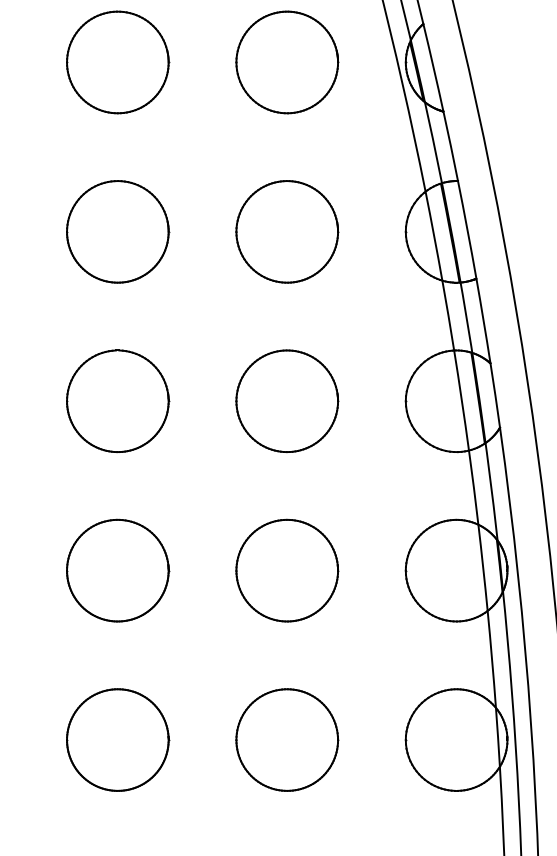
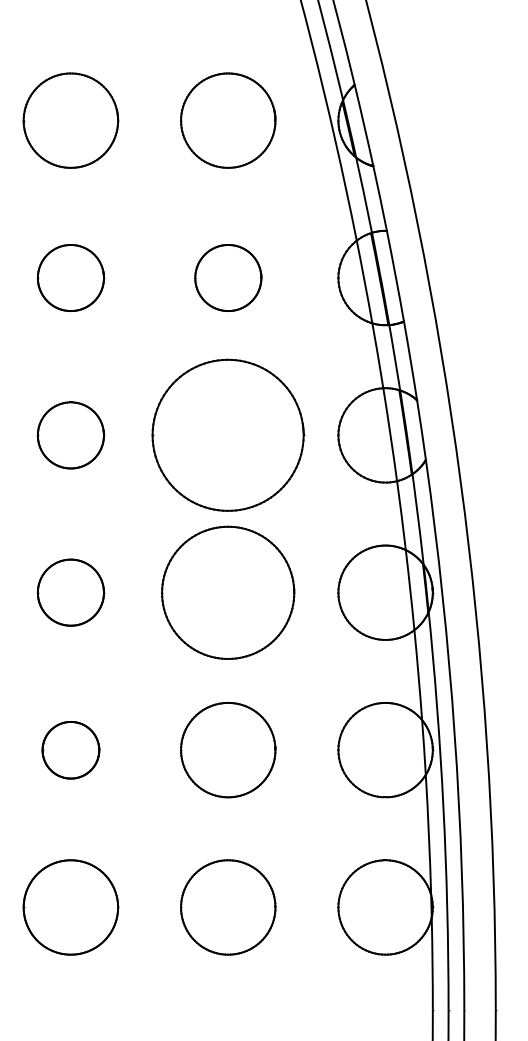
part: (117, 231) -> (70, 277), size x0.7
part: (287, 231) -> (228, 277), size x0.7
part: (117, 401) -> (70, 435), size x0.7
part: (287, 401) -> (228, 435), size x1.6
part: (117, 570) -> (70, 592), size x0.7
part: (287, 570) -> (228, 592), size x1.4
part: (117, 740) -> (70, 750), size x0.6

